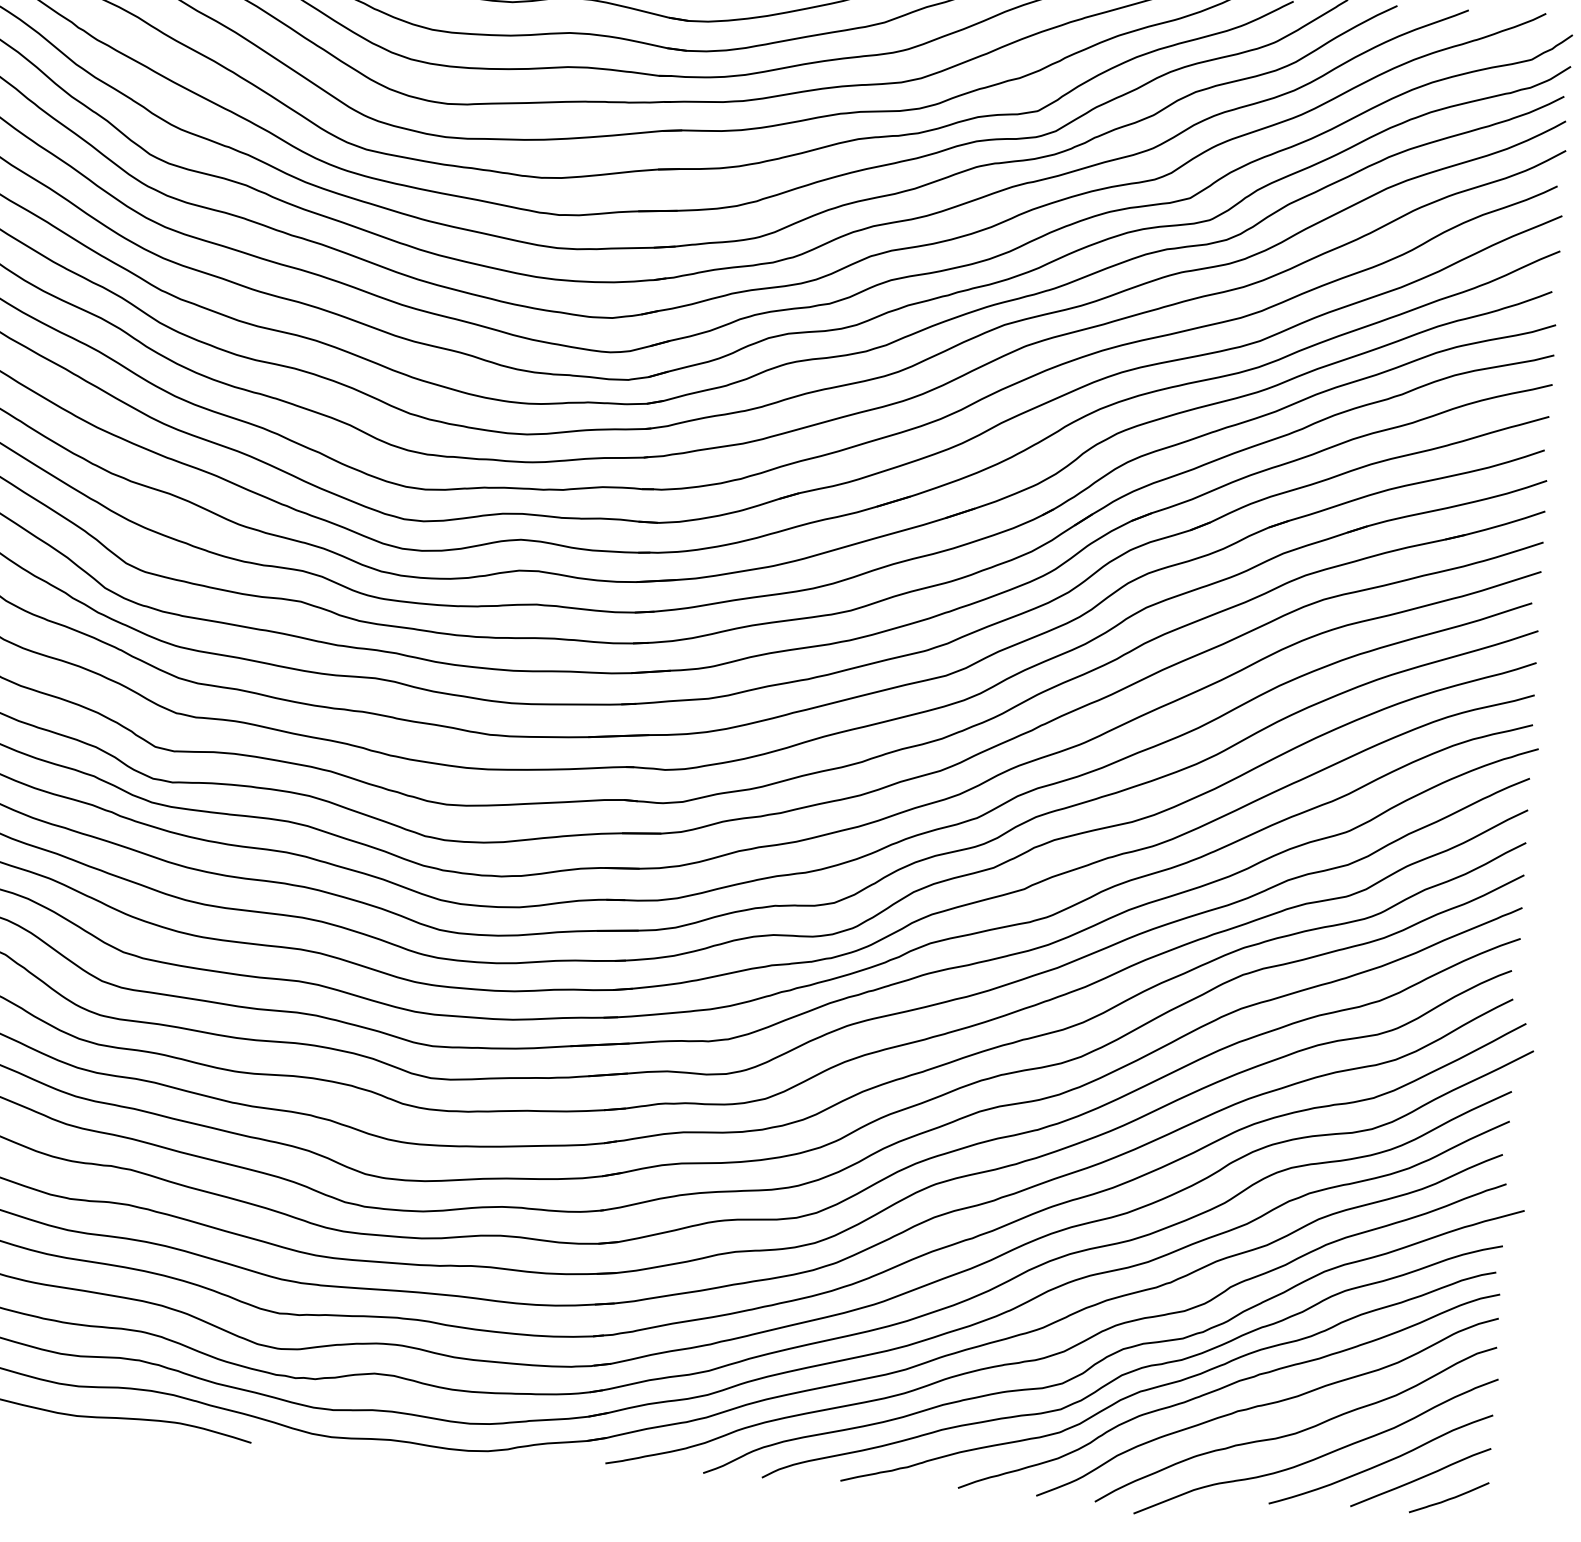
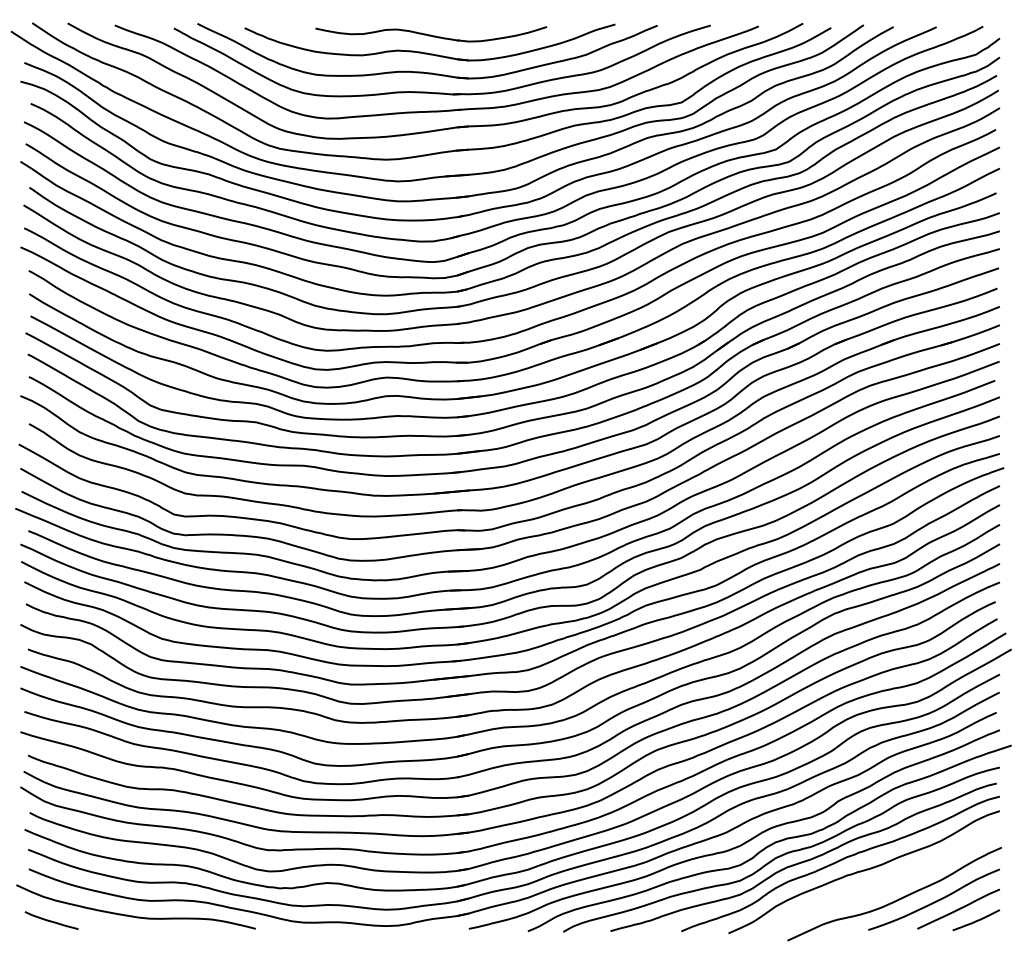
curve: (1296, 1430) -> (882, 885), removed

